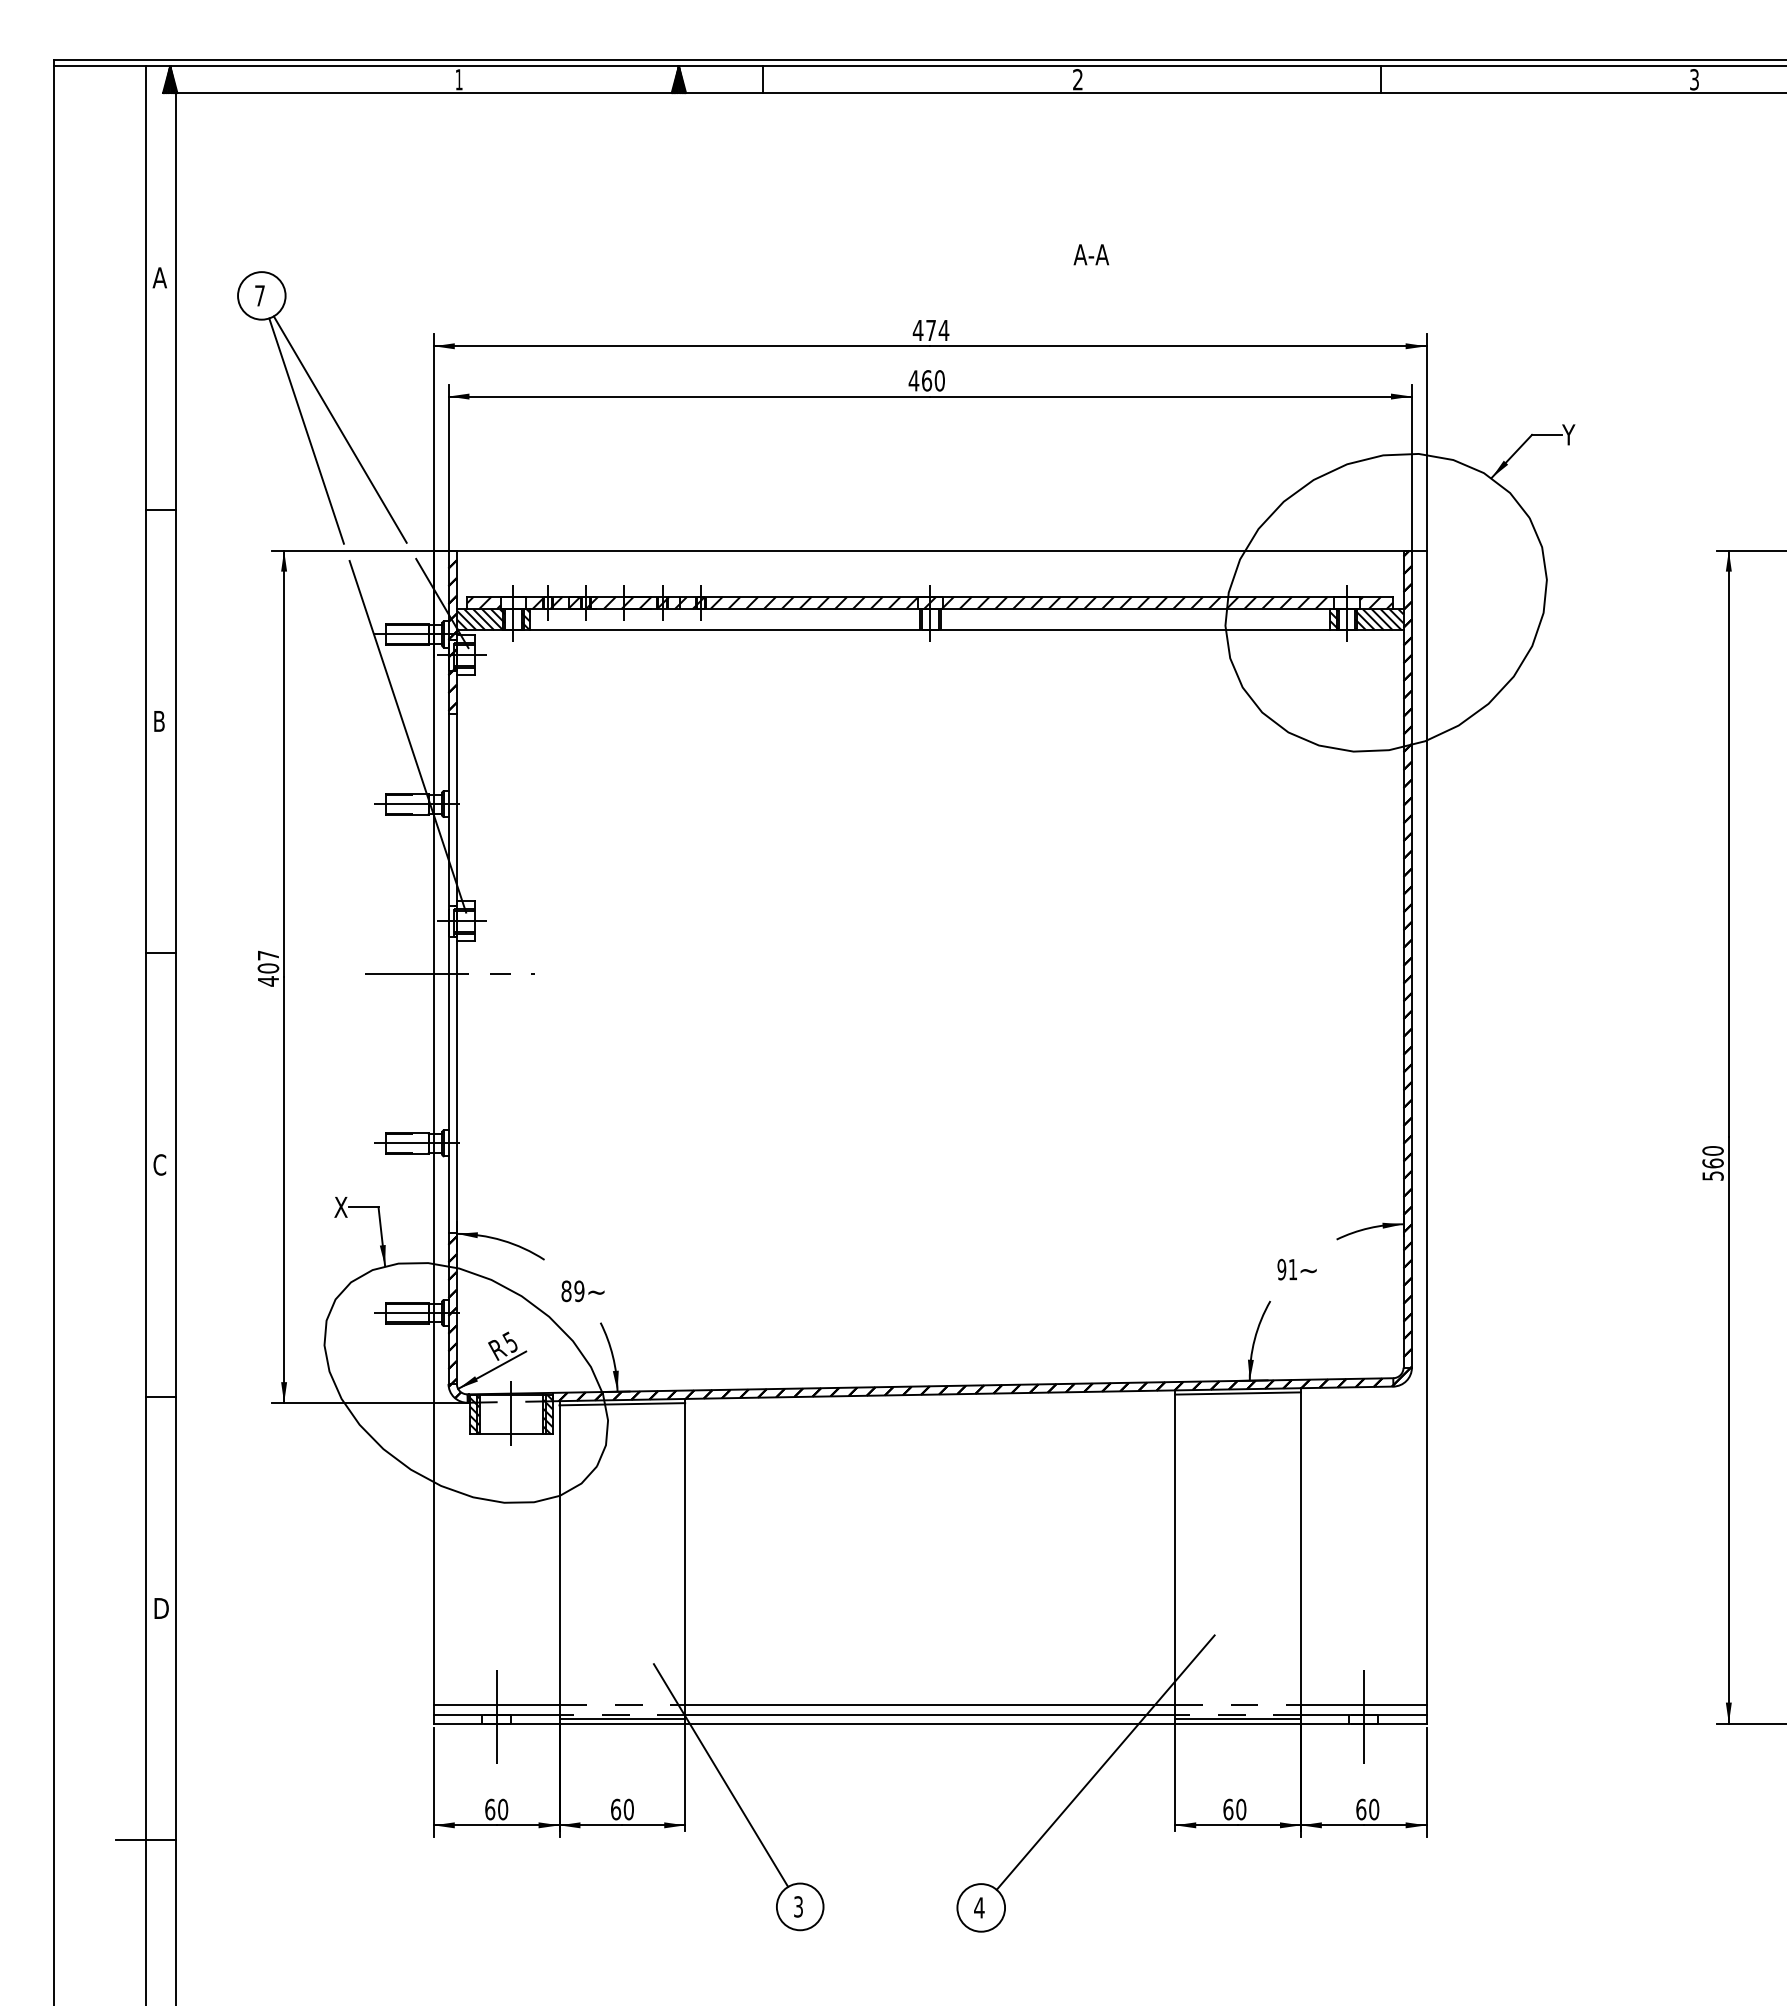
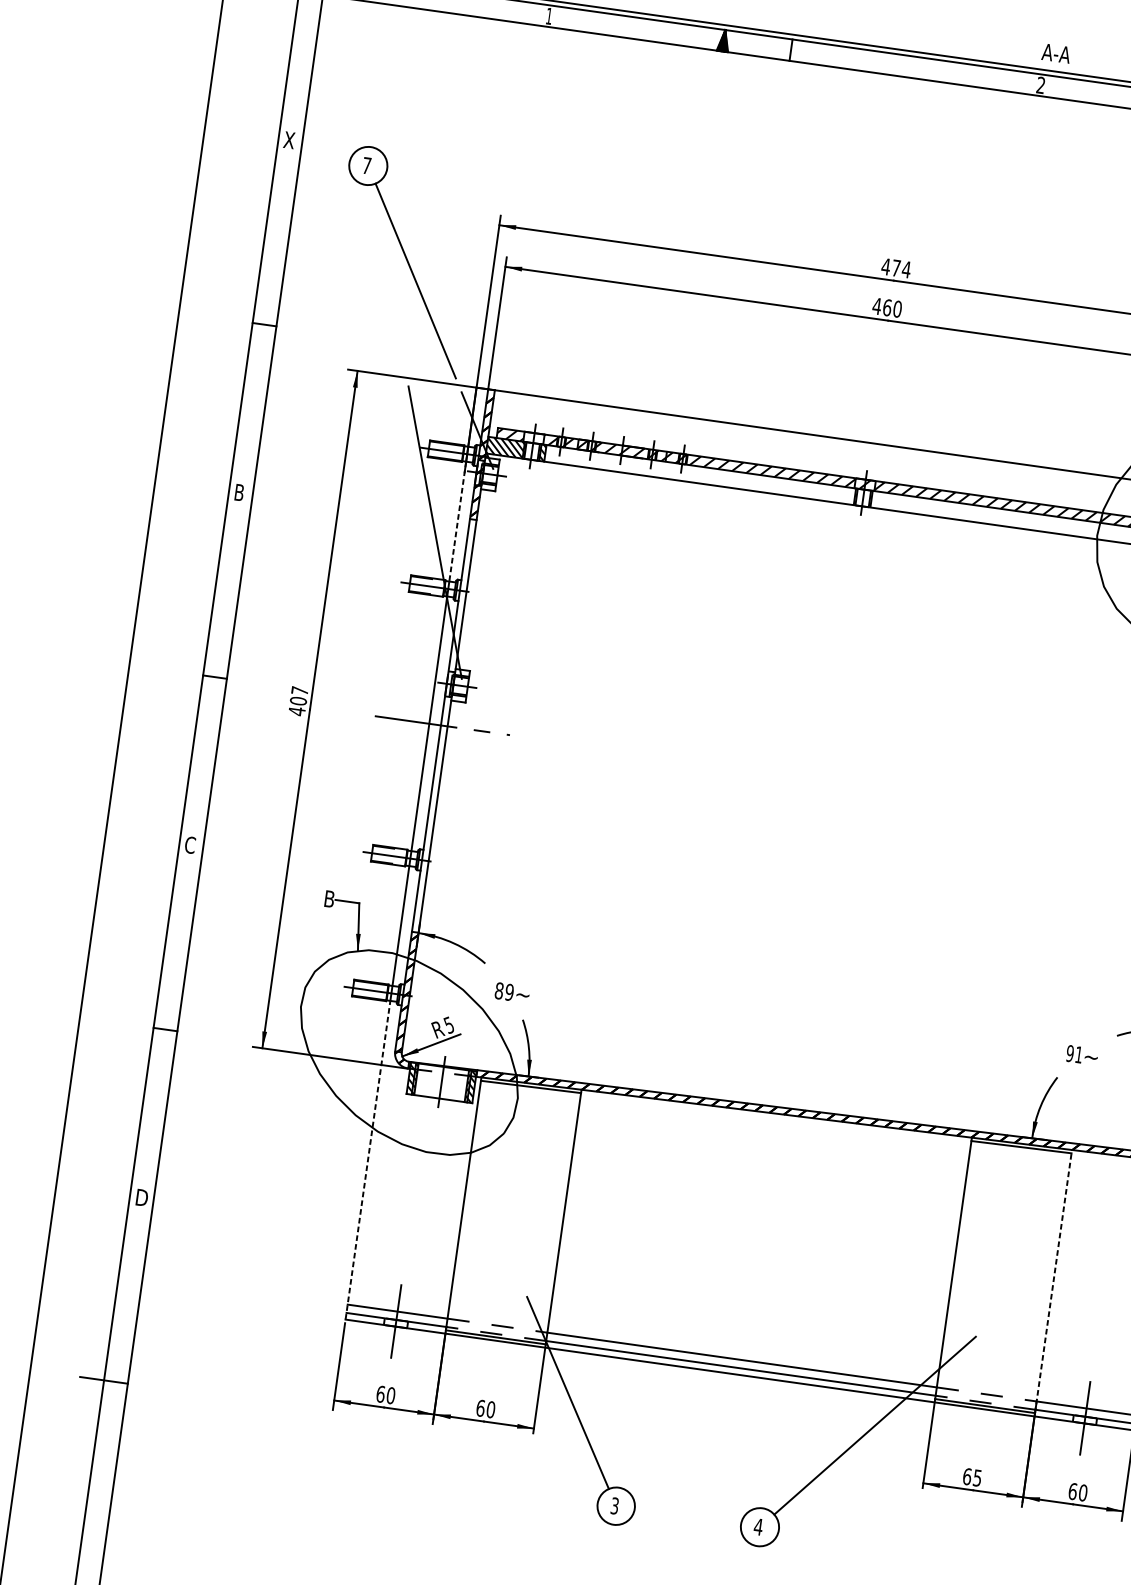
text: (1091, 254) -> (1056, 53), moved
text: (159, 277) -> (289, 139), A -> X
line: (306, 430) -> (388, 277), removed
line: (433, 719) -> (457, 521), solid -> dashed
text: (340, 1206) -> (329, 898), X -> B
line: (433, 1522) -> (367, 1159), solid -> dashed
line: (1300, 1553) -> (1053, 1281), solid -> dashed
text: (1241, 1809) -> (977, 1478), 60 -> 65

